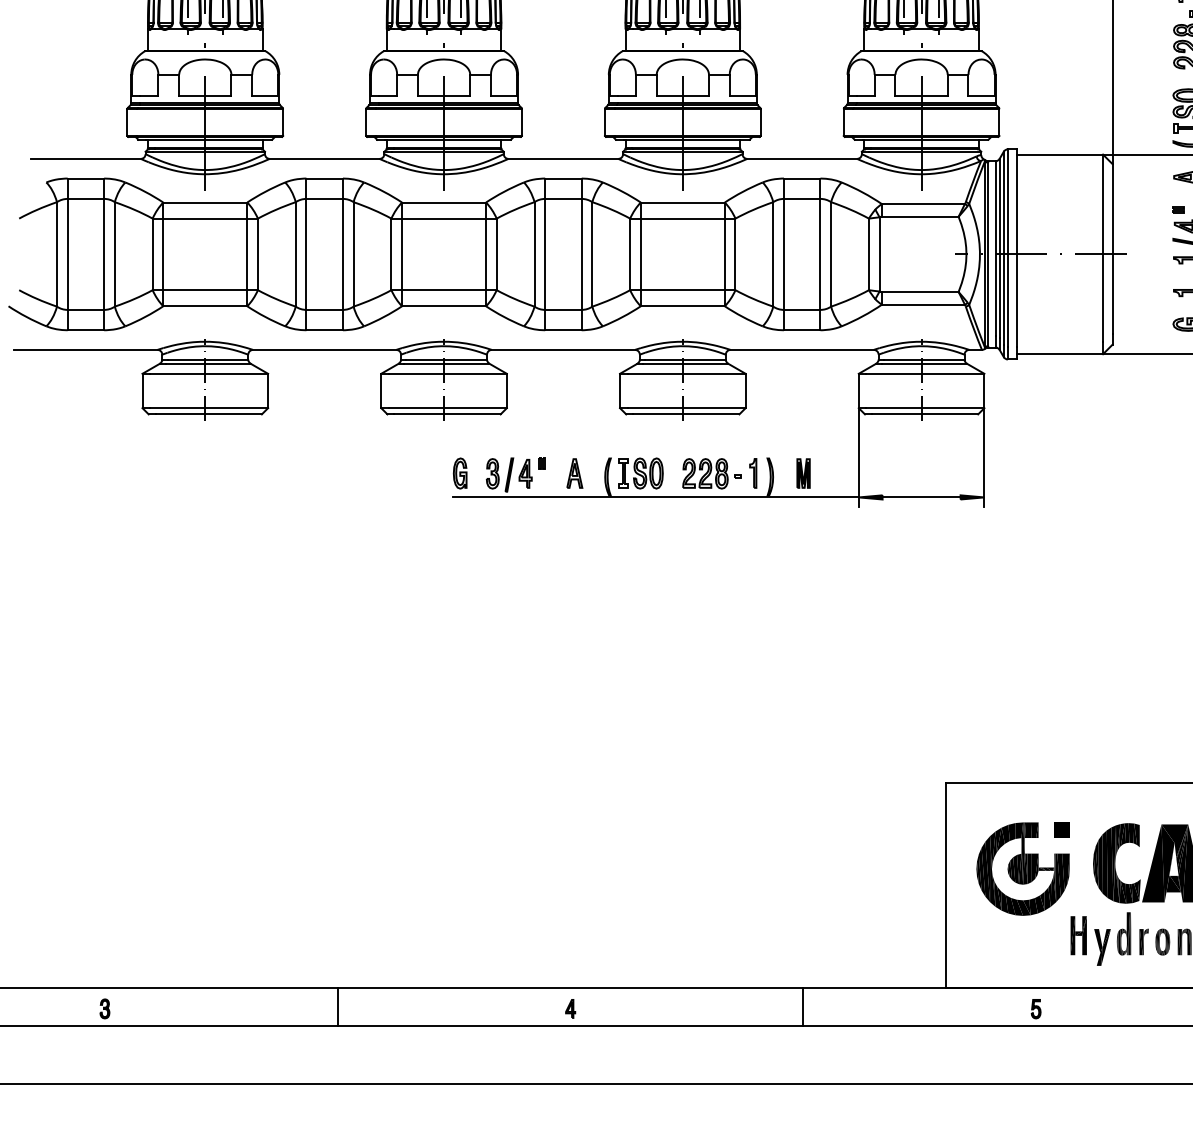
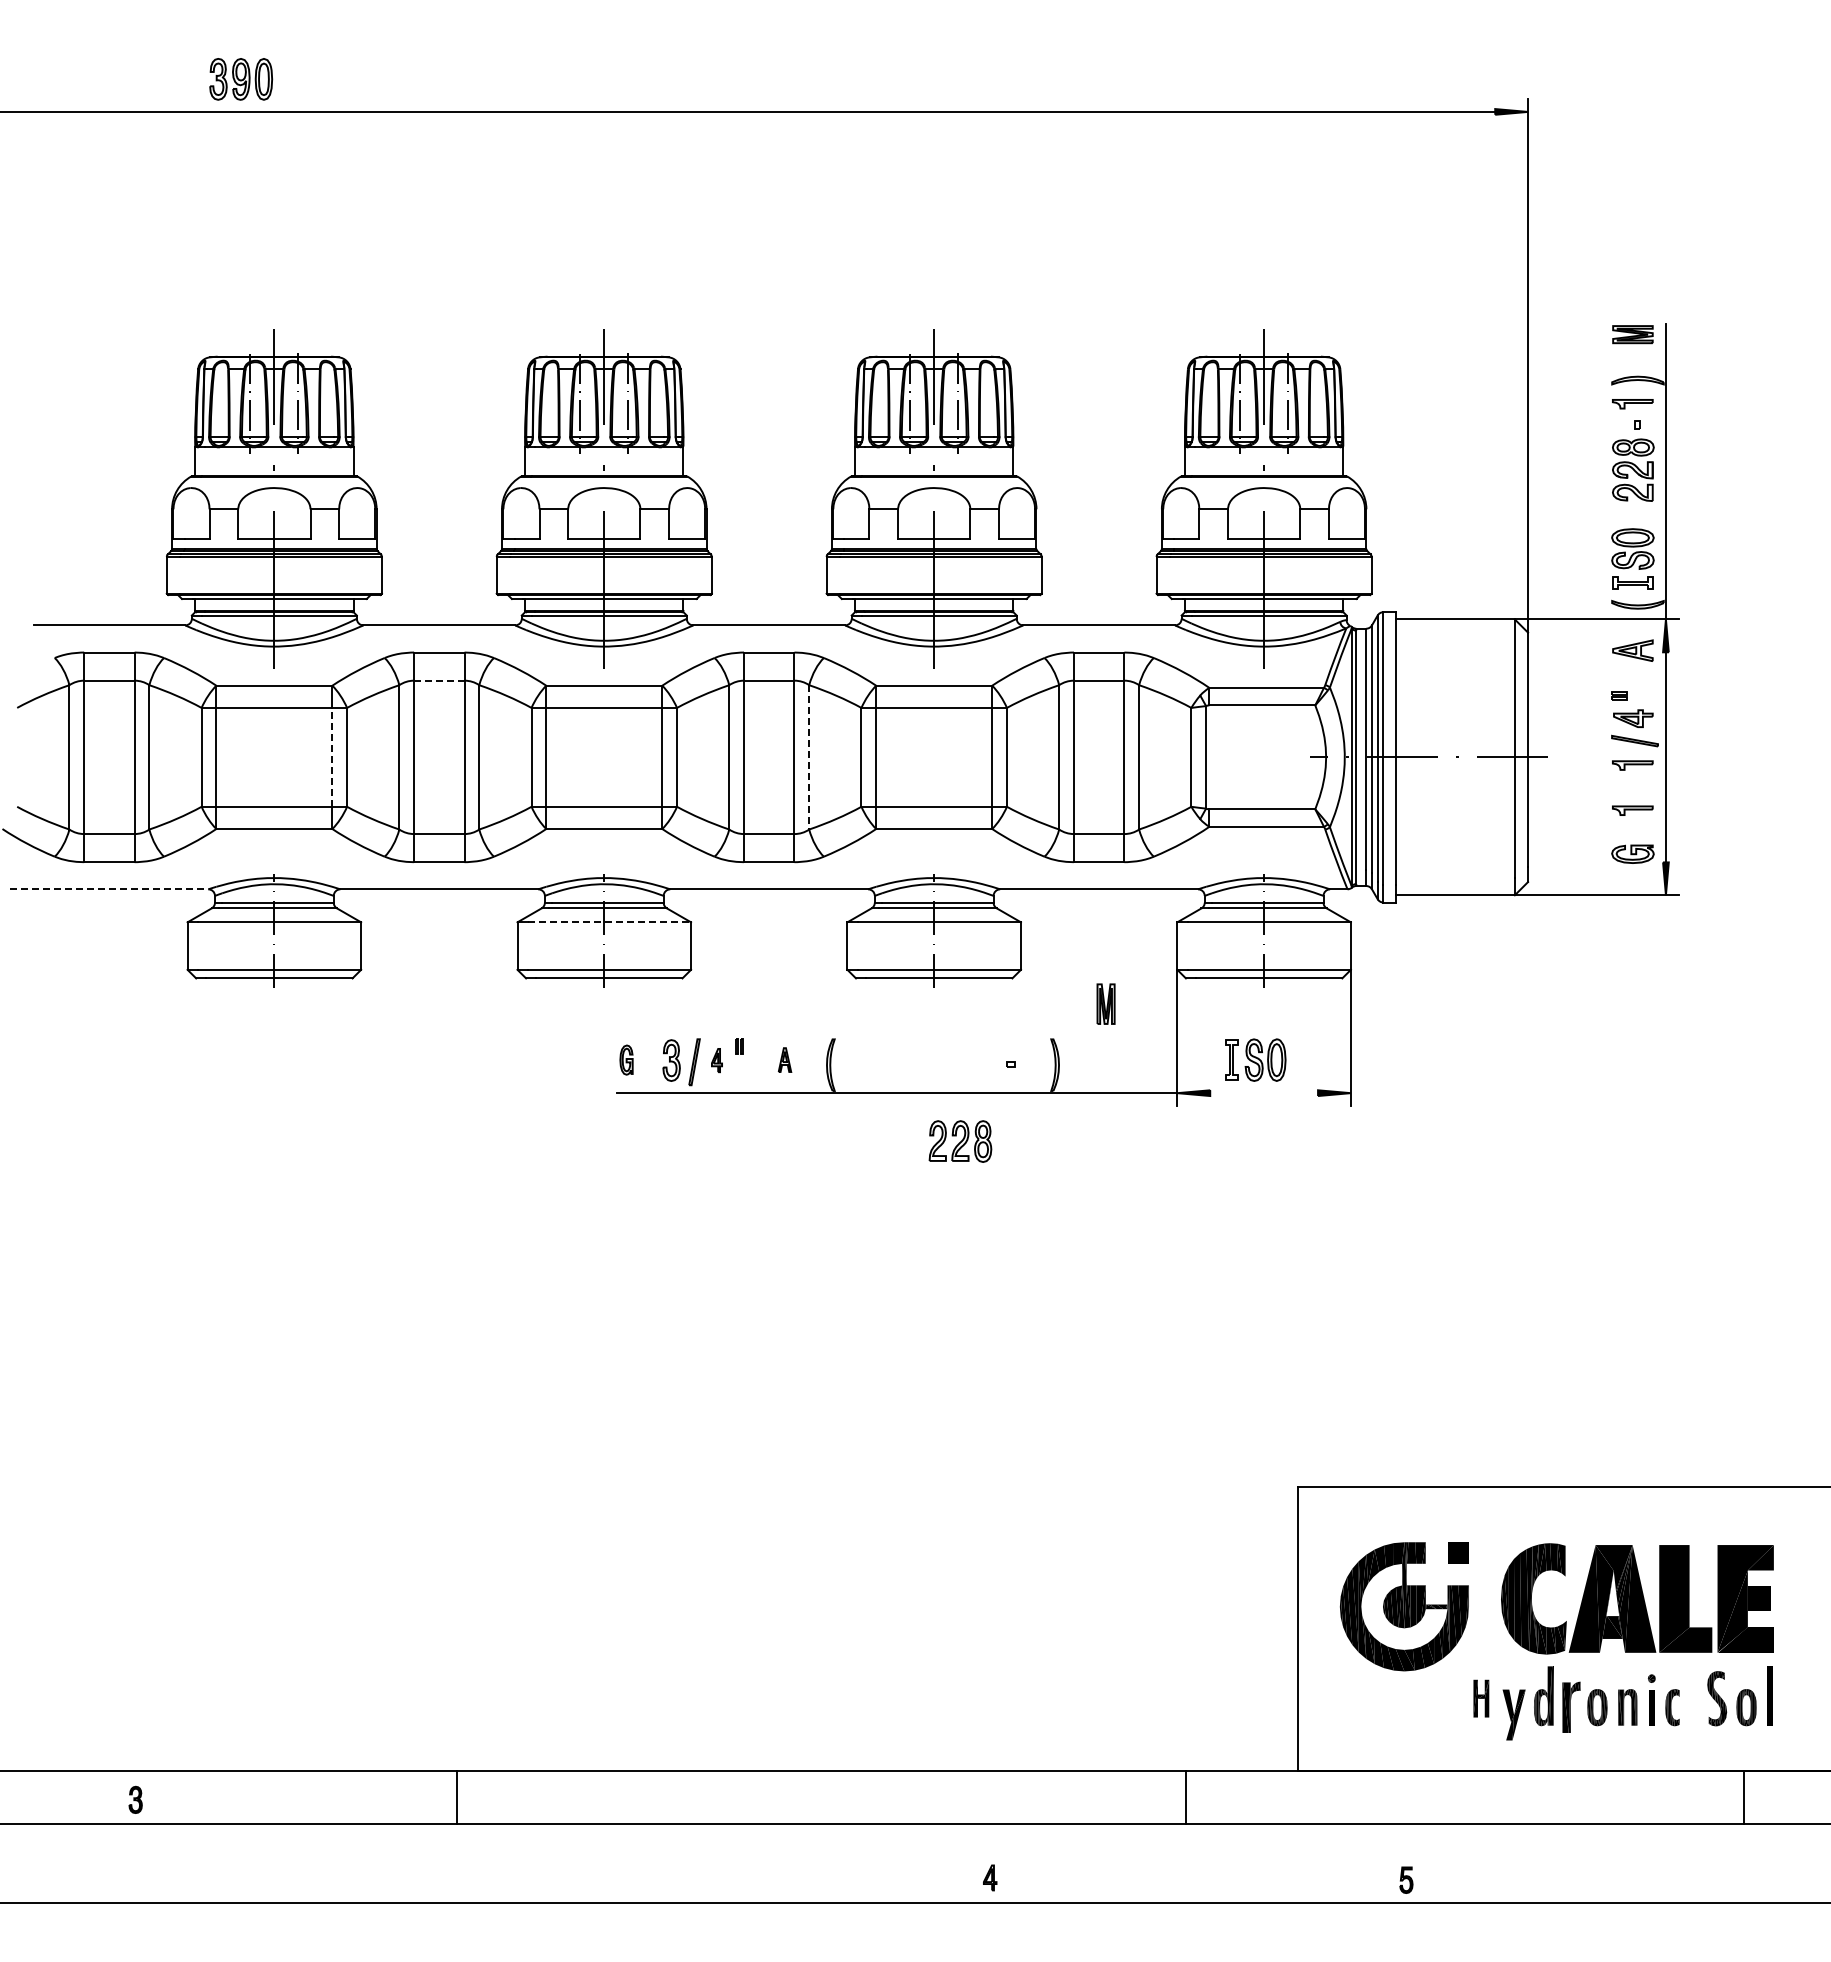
line: (324, 198) -> (438, 680), solid -> dashed
line: (247, 253) -> (332, 756), solid -> dashed
line: (592, 254) -> (809, 757), solid -> dashed
line: (85, 350) -> (109, 889), solid -> dashed
line: (448, 373) -> (610, 922), solid -> dashed
part: (460, 473) -> (626, 1059), size x0.7
part: (525, 473) -> (716, 1060), size x0.6
part: (574, 473) -> (784, 1059), size x0.6
part: (641, 473) -> (1255, 1059), moved
part: (705, 473) -> (960, 1141), moved
part: (753, 473) -> (1031, 1059), removed
part: (803, 473) -> (1105, 1003), moved
line: (921, 497) -> (1264, 1093), removed
part: (1078, 935) -> (1481, 1698), size x0.7
part: (1144, 942) -> (1571, 1707), size x1.4
line: (803, 1007) -> (1186, 1797), moved
part: (570, 1008) -> (990, 1877), moved
part: (1036, 1008) -> (1406, 1879), moved

